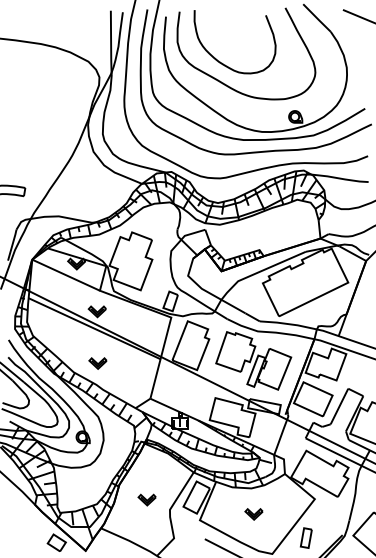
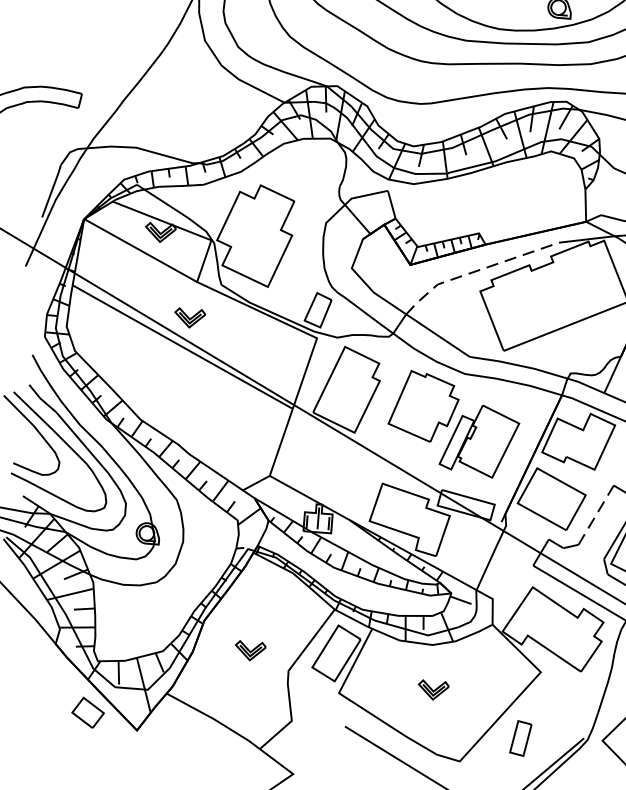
line: (259, 272) -> (475, 272), solid -> dashed
part: (97, 363) -> (183, 407), removed
line: (339, 406) -> (596, 515), solid -> dashed

